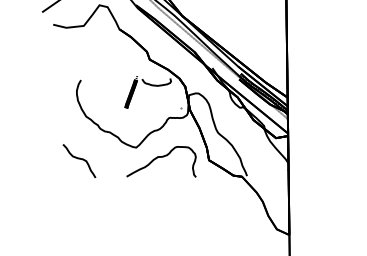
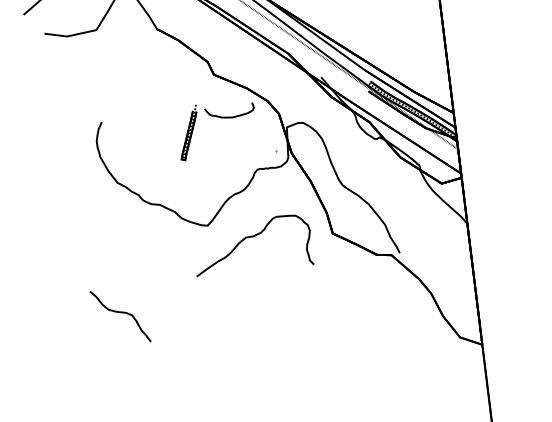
curve: (79, 159) -> (120, 313), moved

